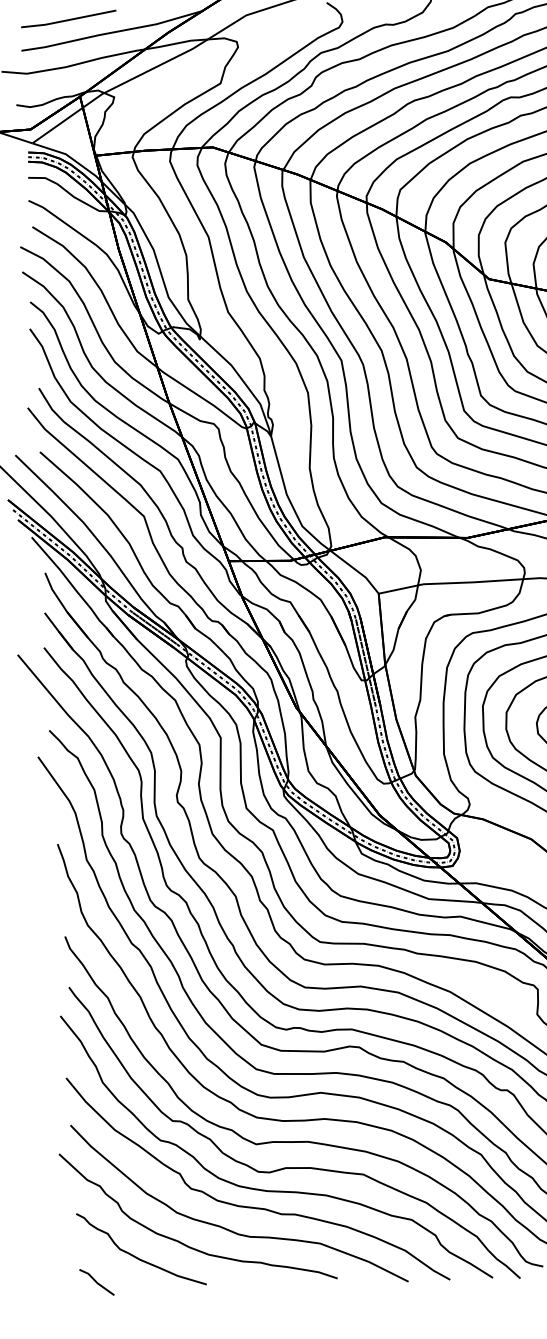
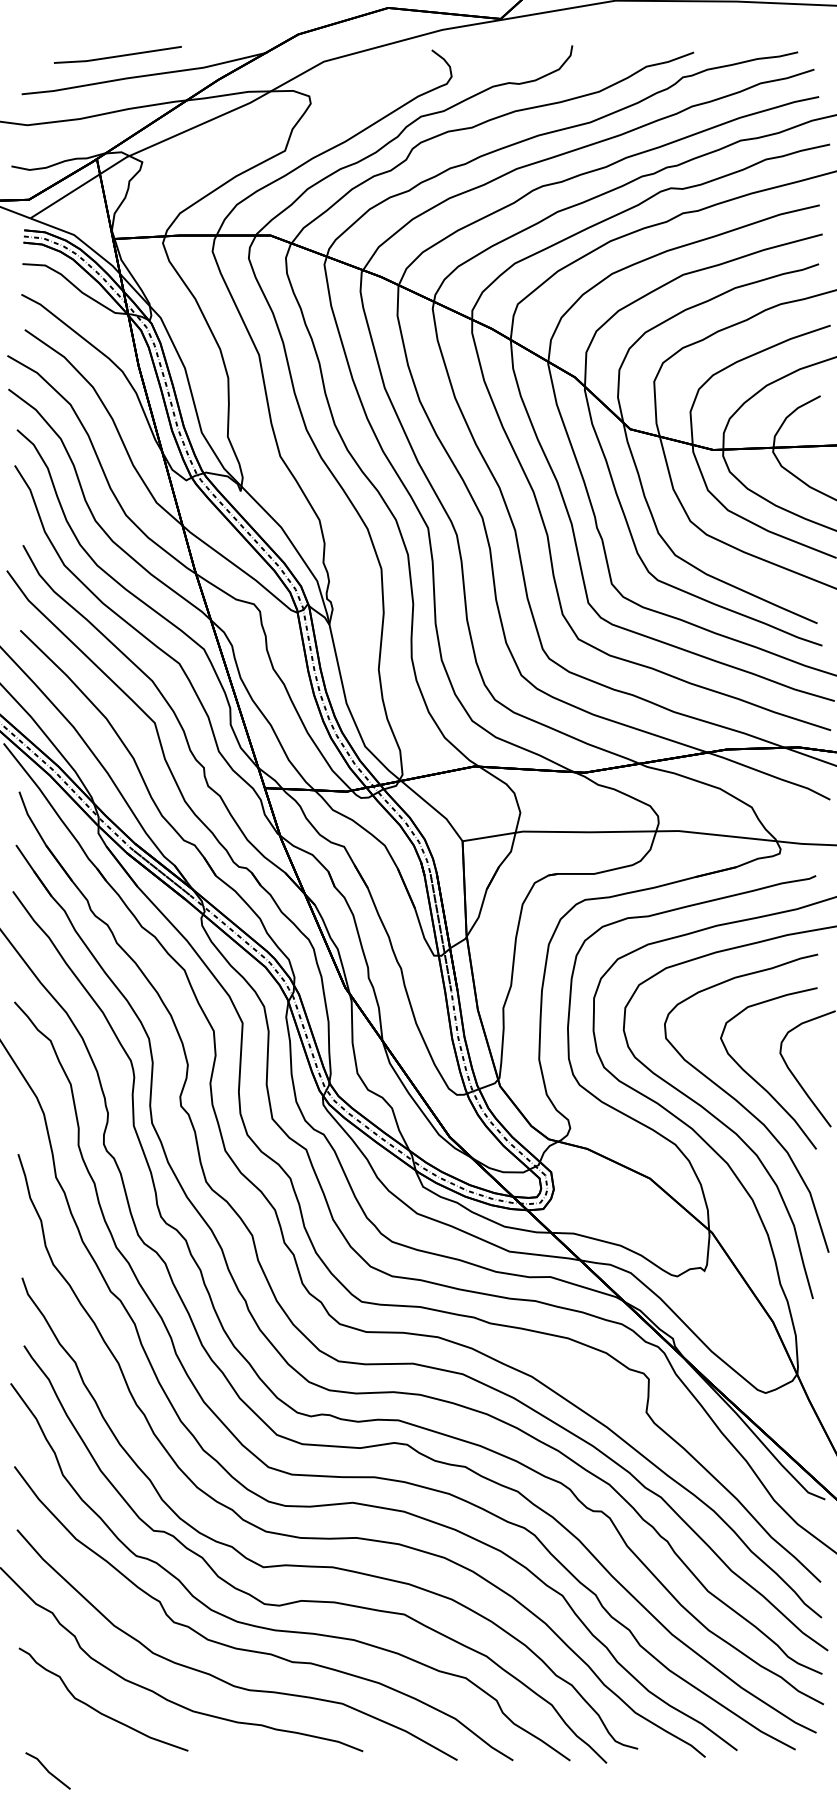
line: (68, 19) -> (117, 55), moved
line: (96, 1282) -> (47, 1770), moved

